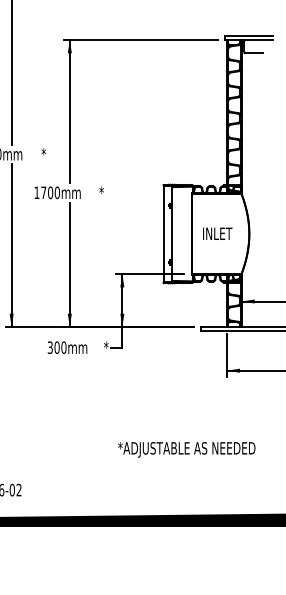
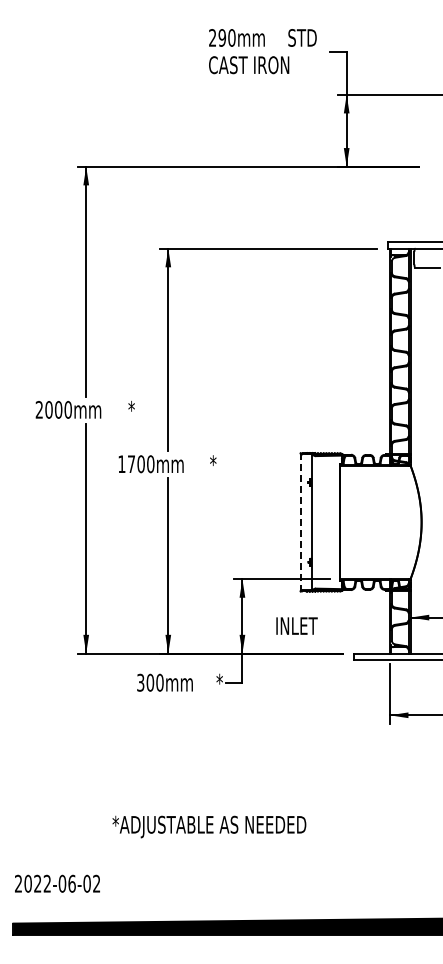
text: (217, 233) -> (296, 625), moved
line: (163, 234) -> (300, 522), solid -> dashed
text: (186, 449) -> (209, 826), moved

